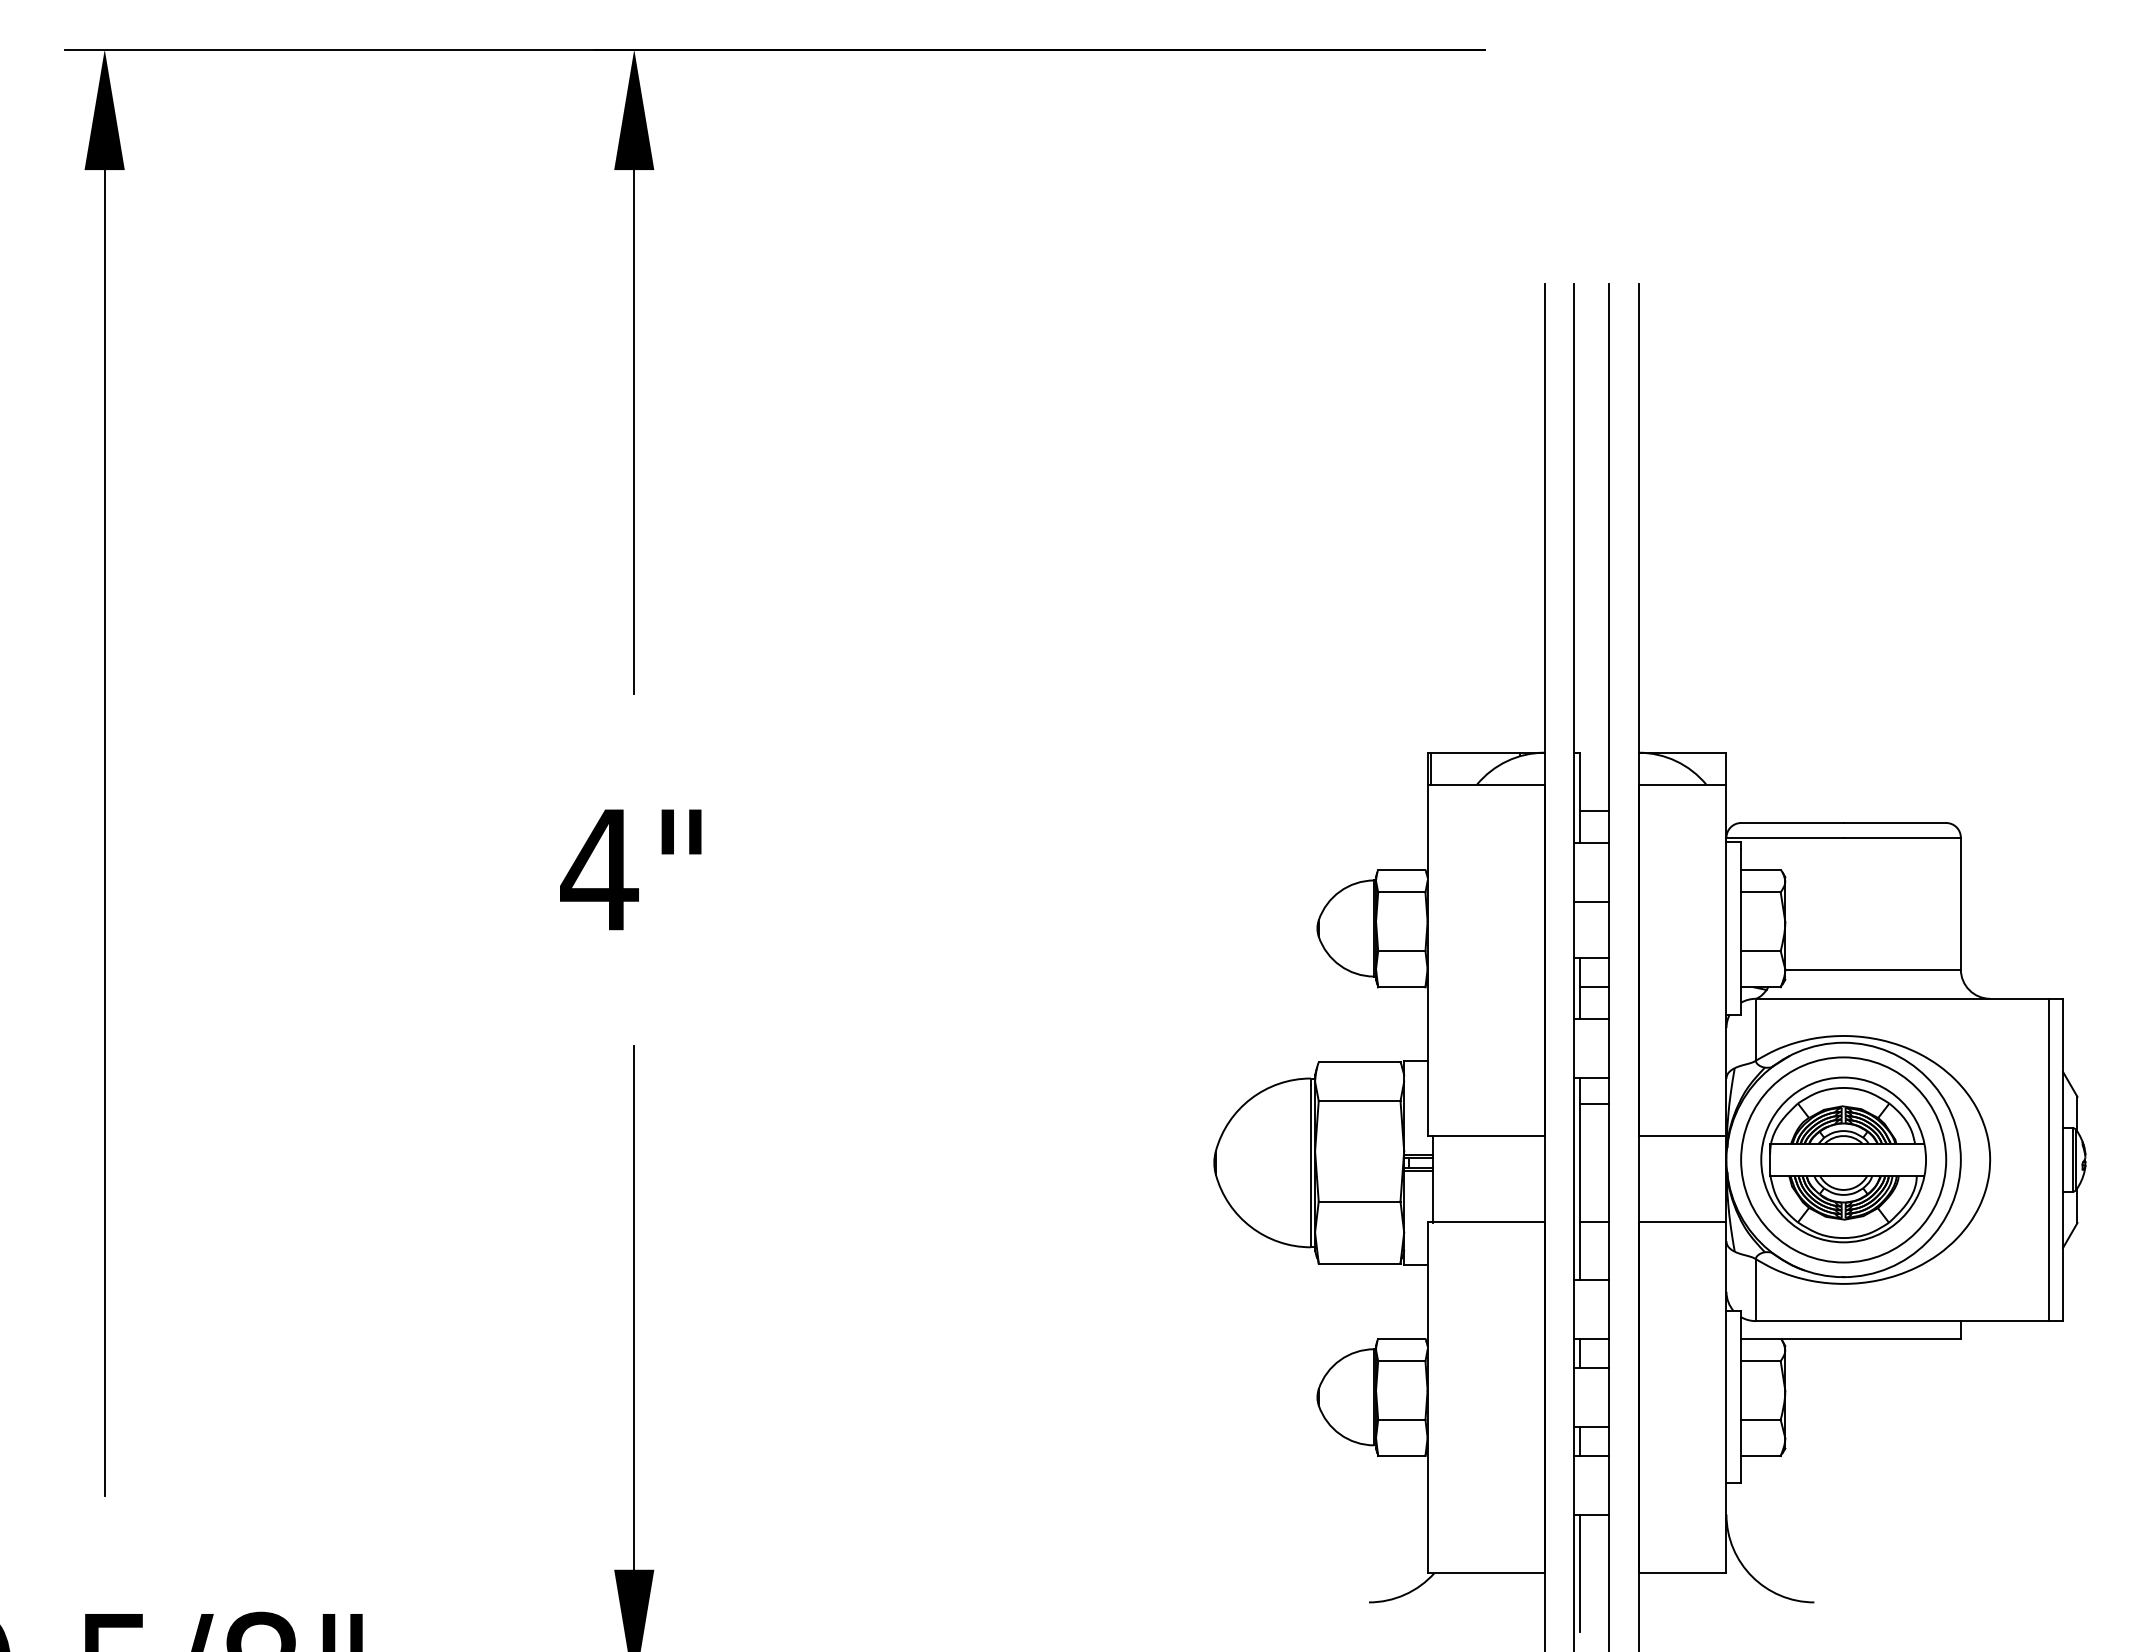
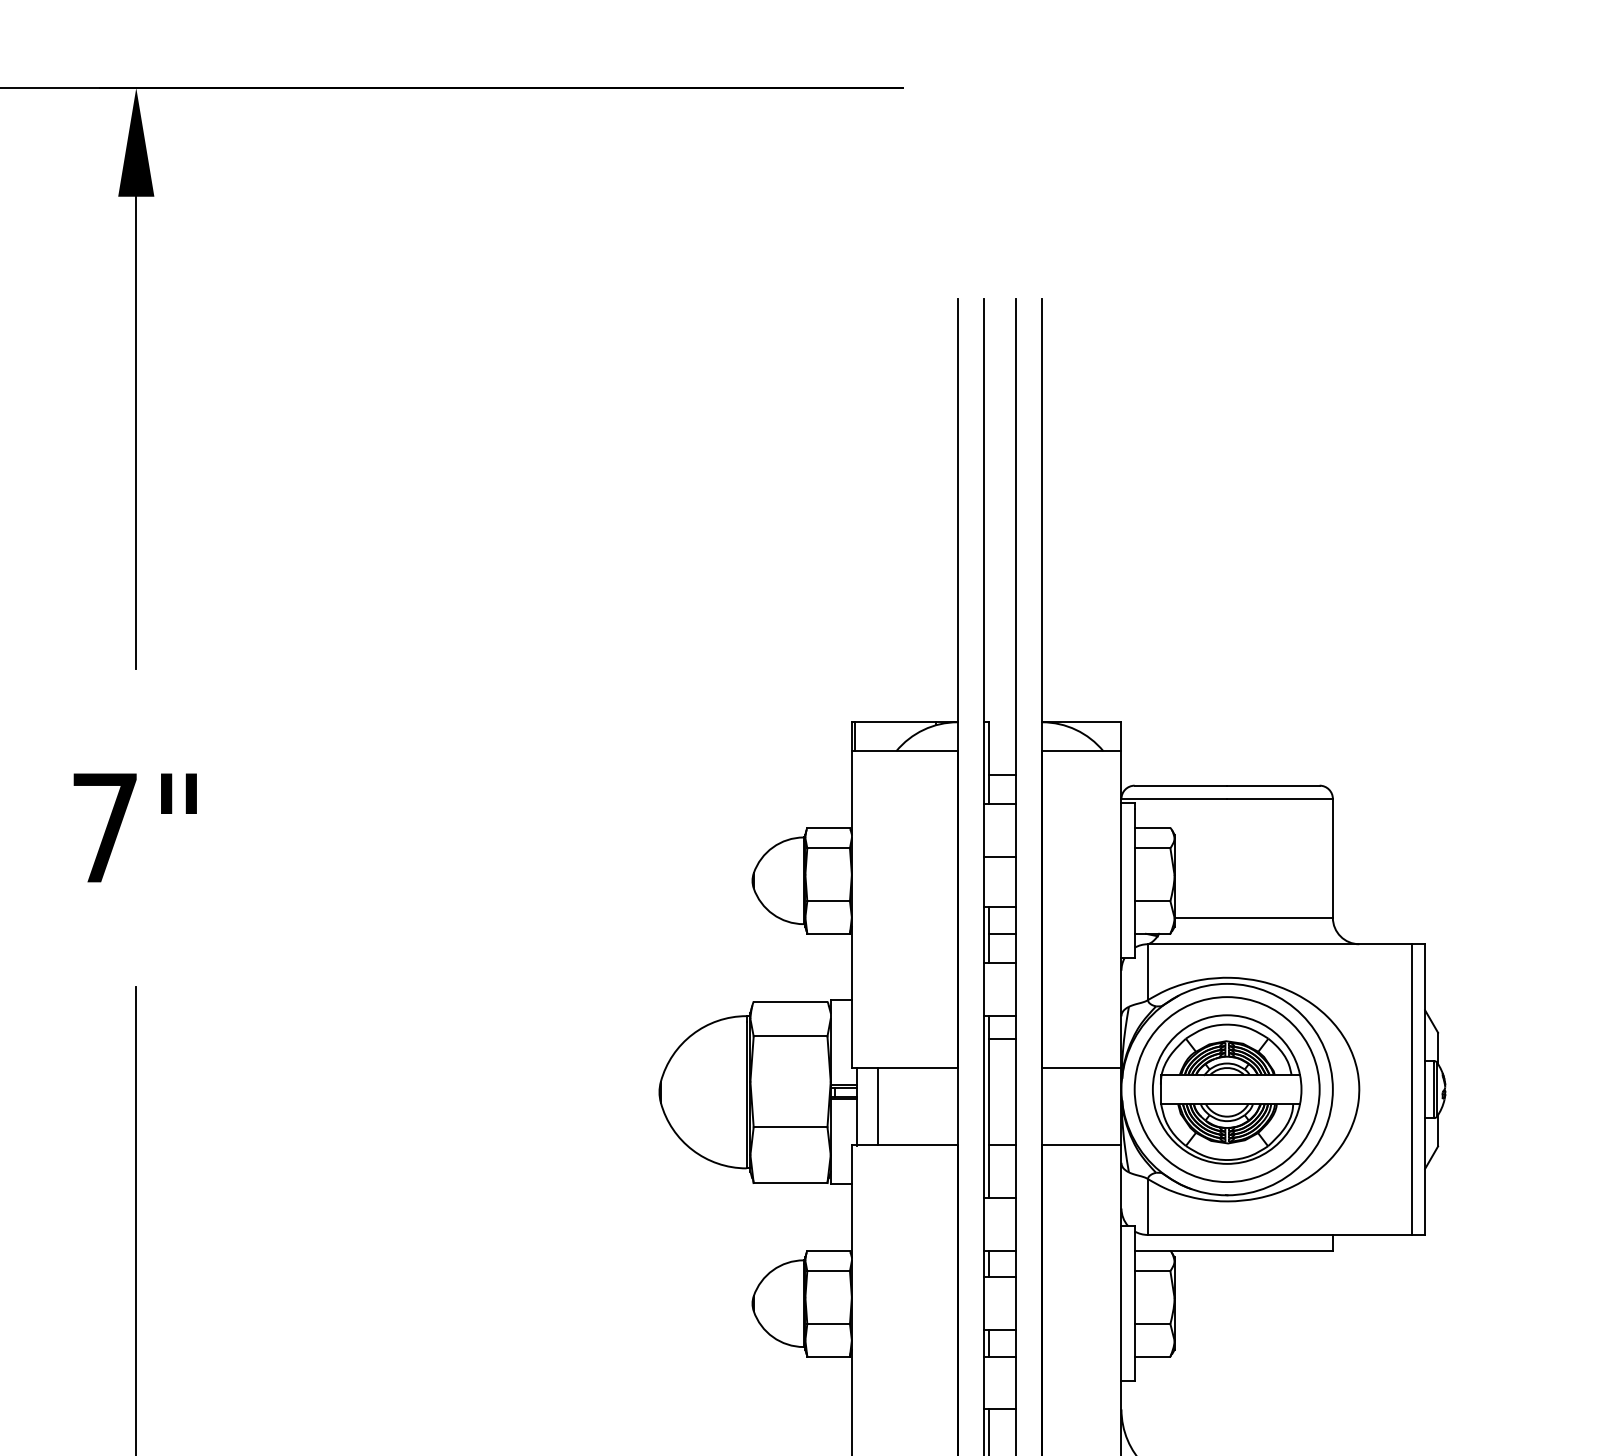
text: (599, 869) -> (104, 827), 4" -> 7"
line: (1456, 1178) -> (877, 1106), added

